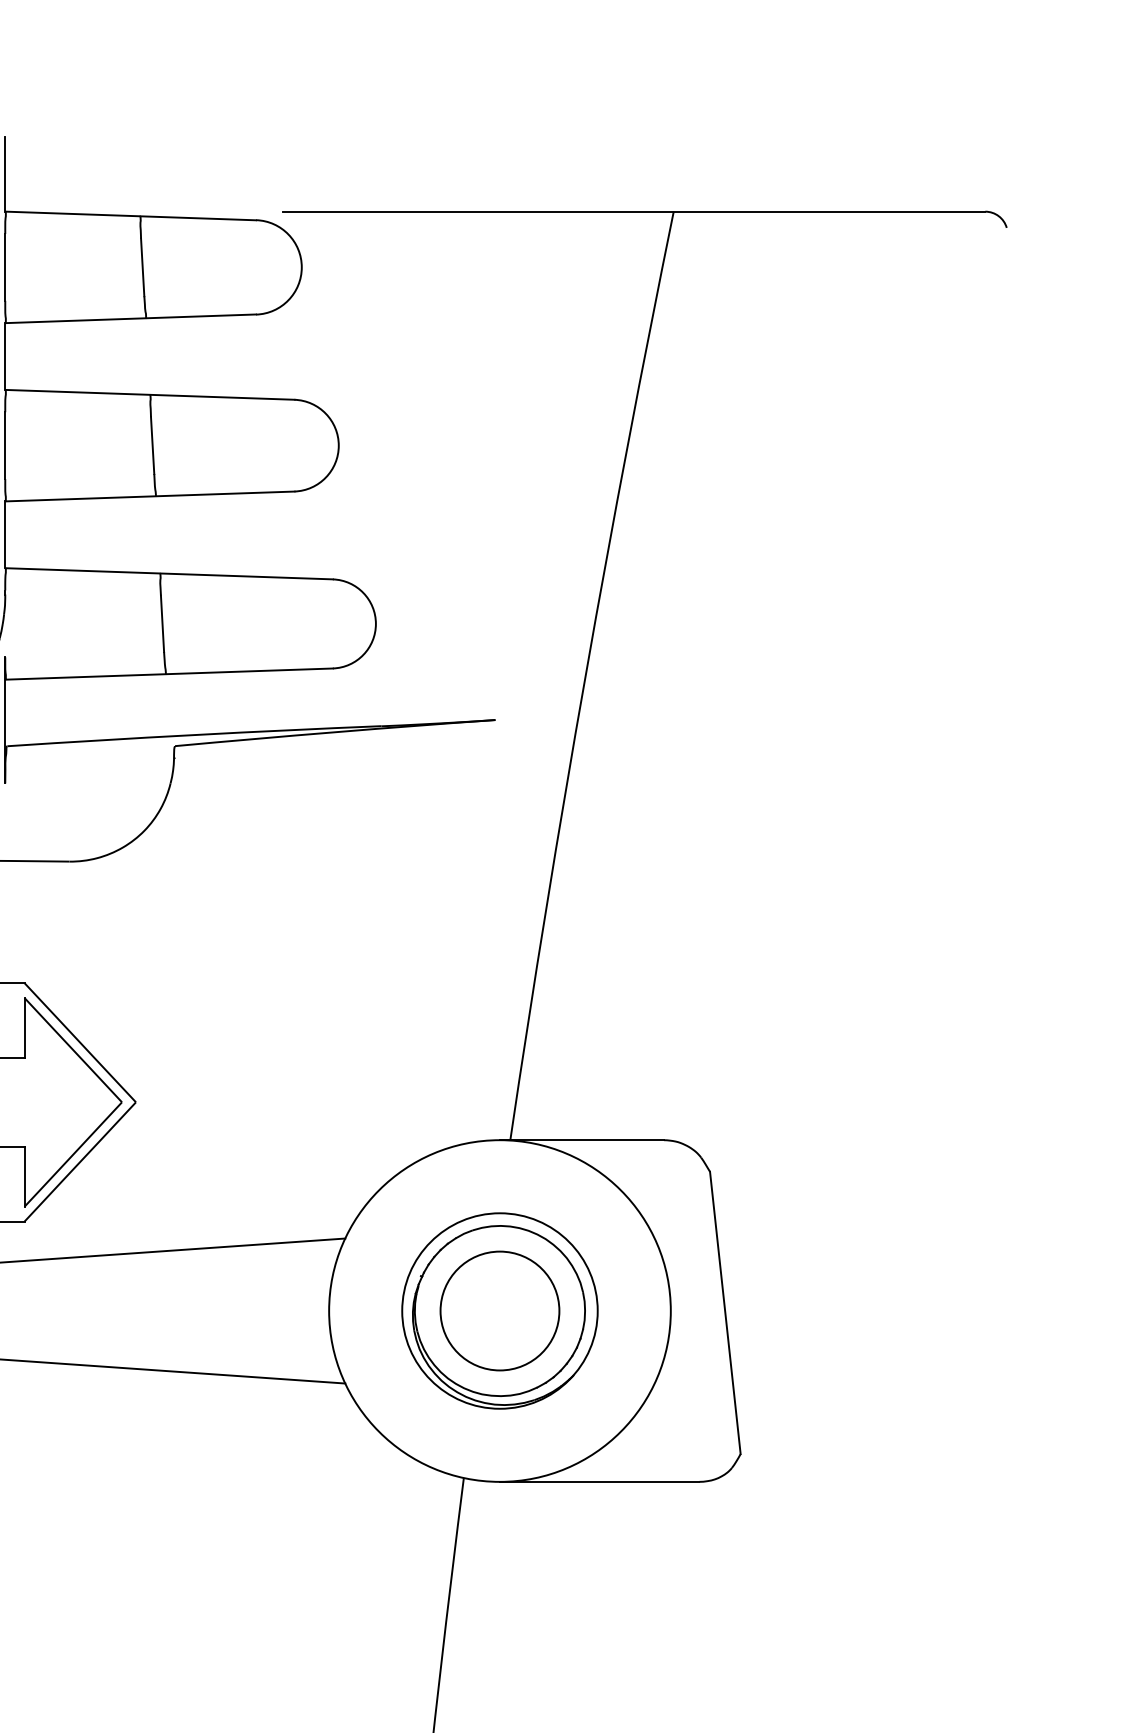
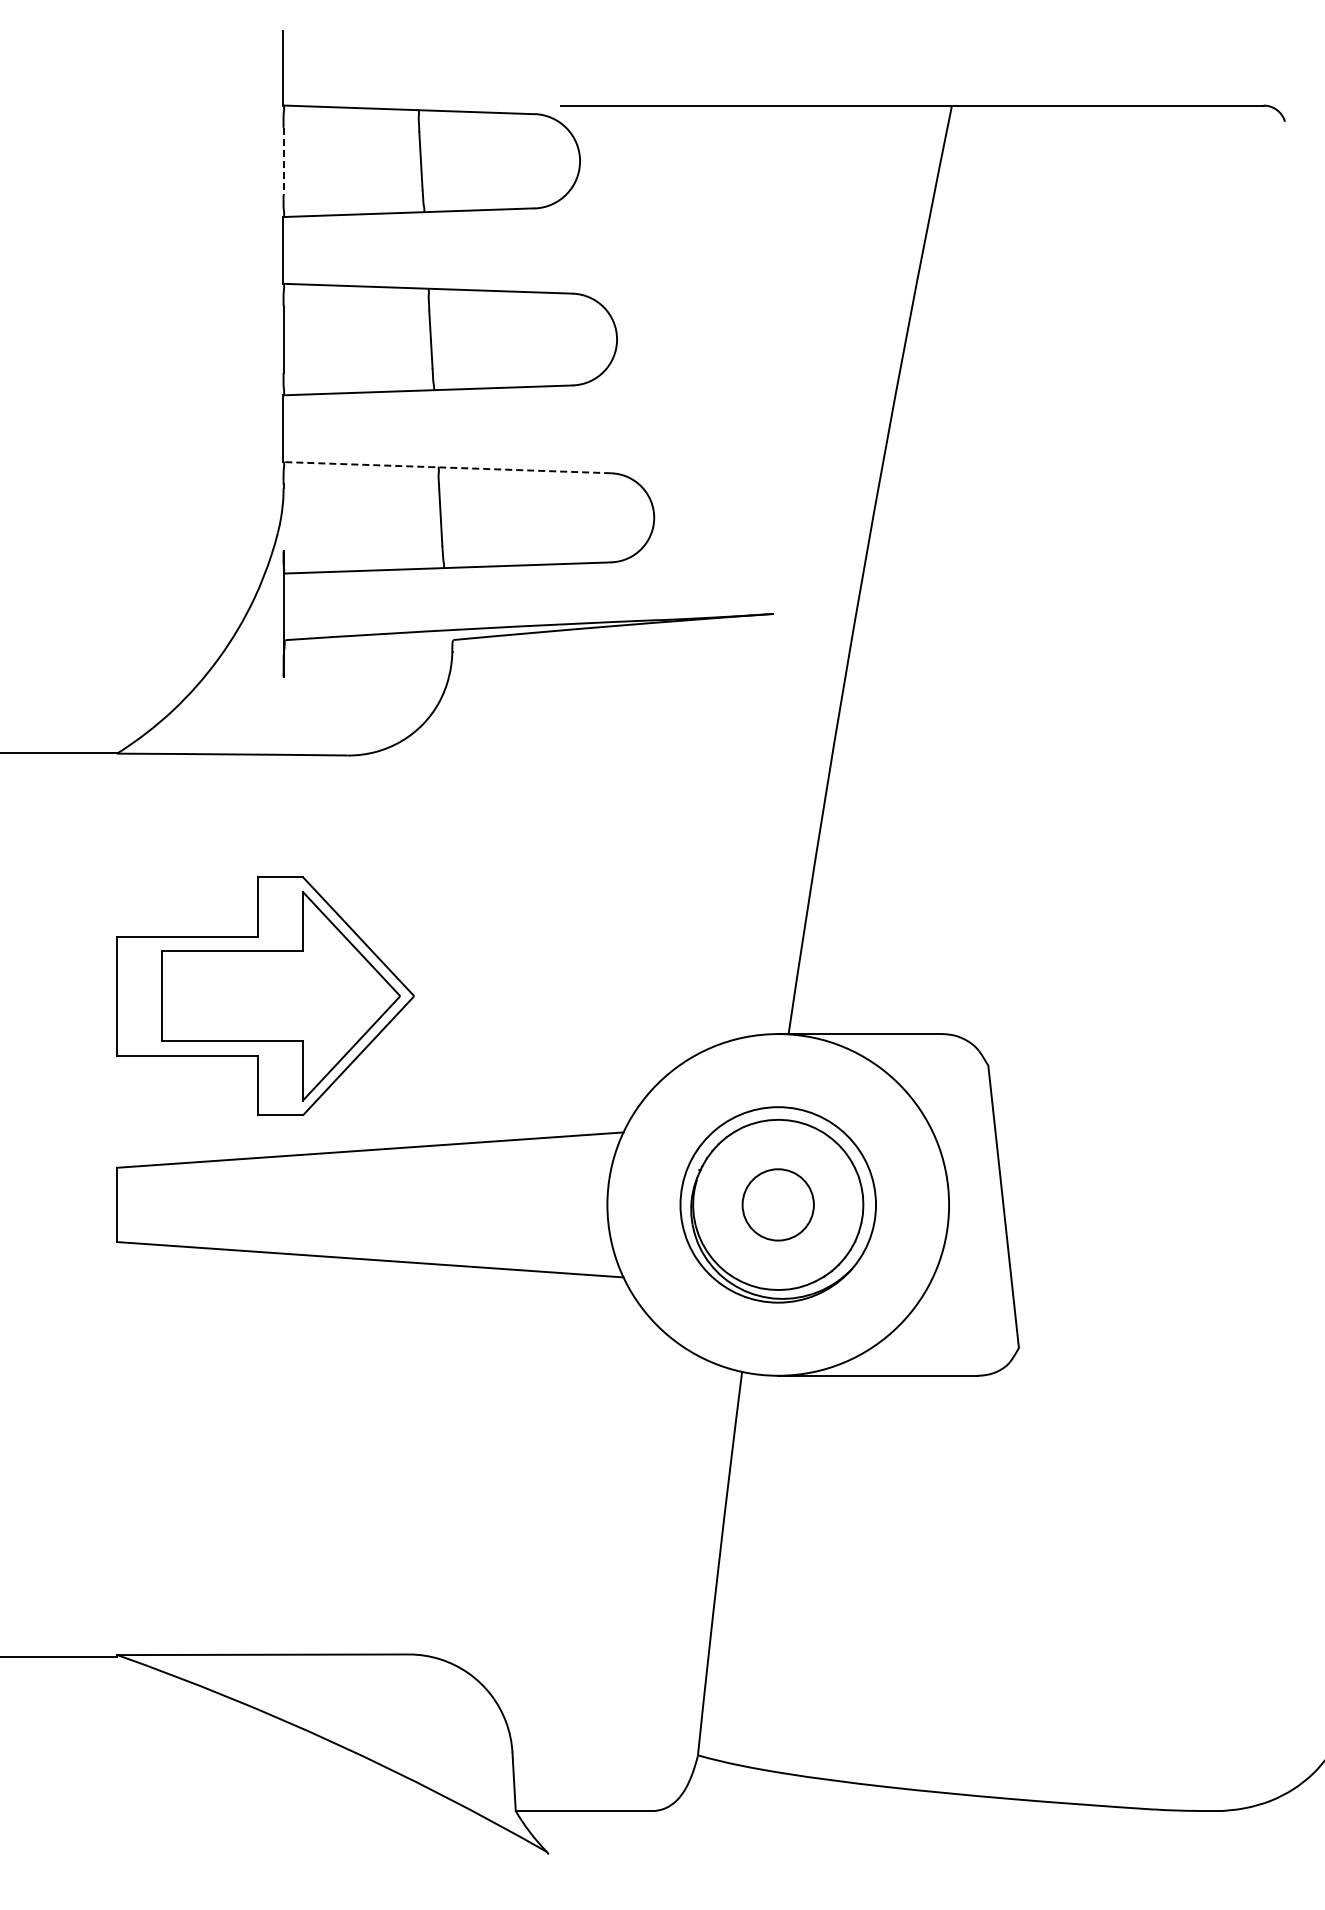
line: (5, 267) -> (283, 161), solid -> dashed
line: (169, 573) -> (447, 467), solid -> dashed
circle: (499, 1310) -> (777, 1204), size x0.6

